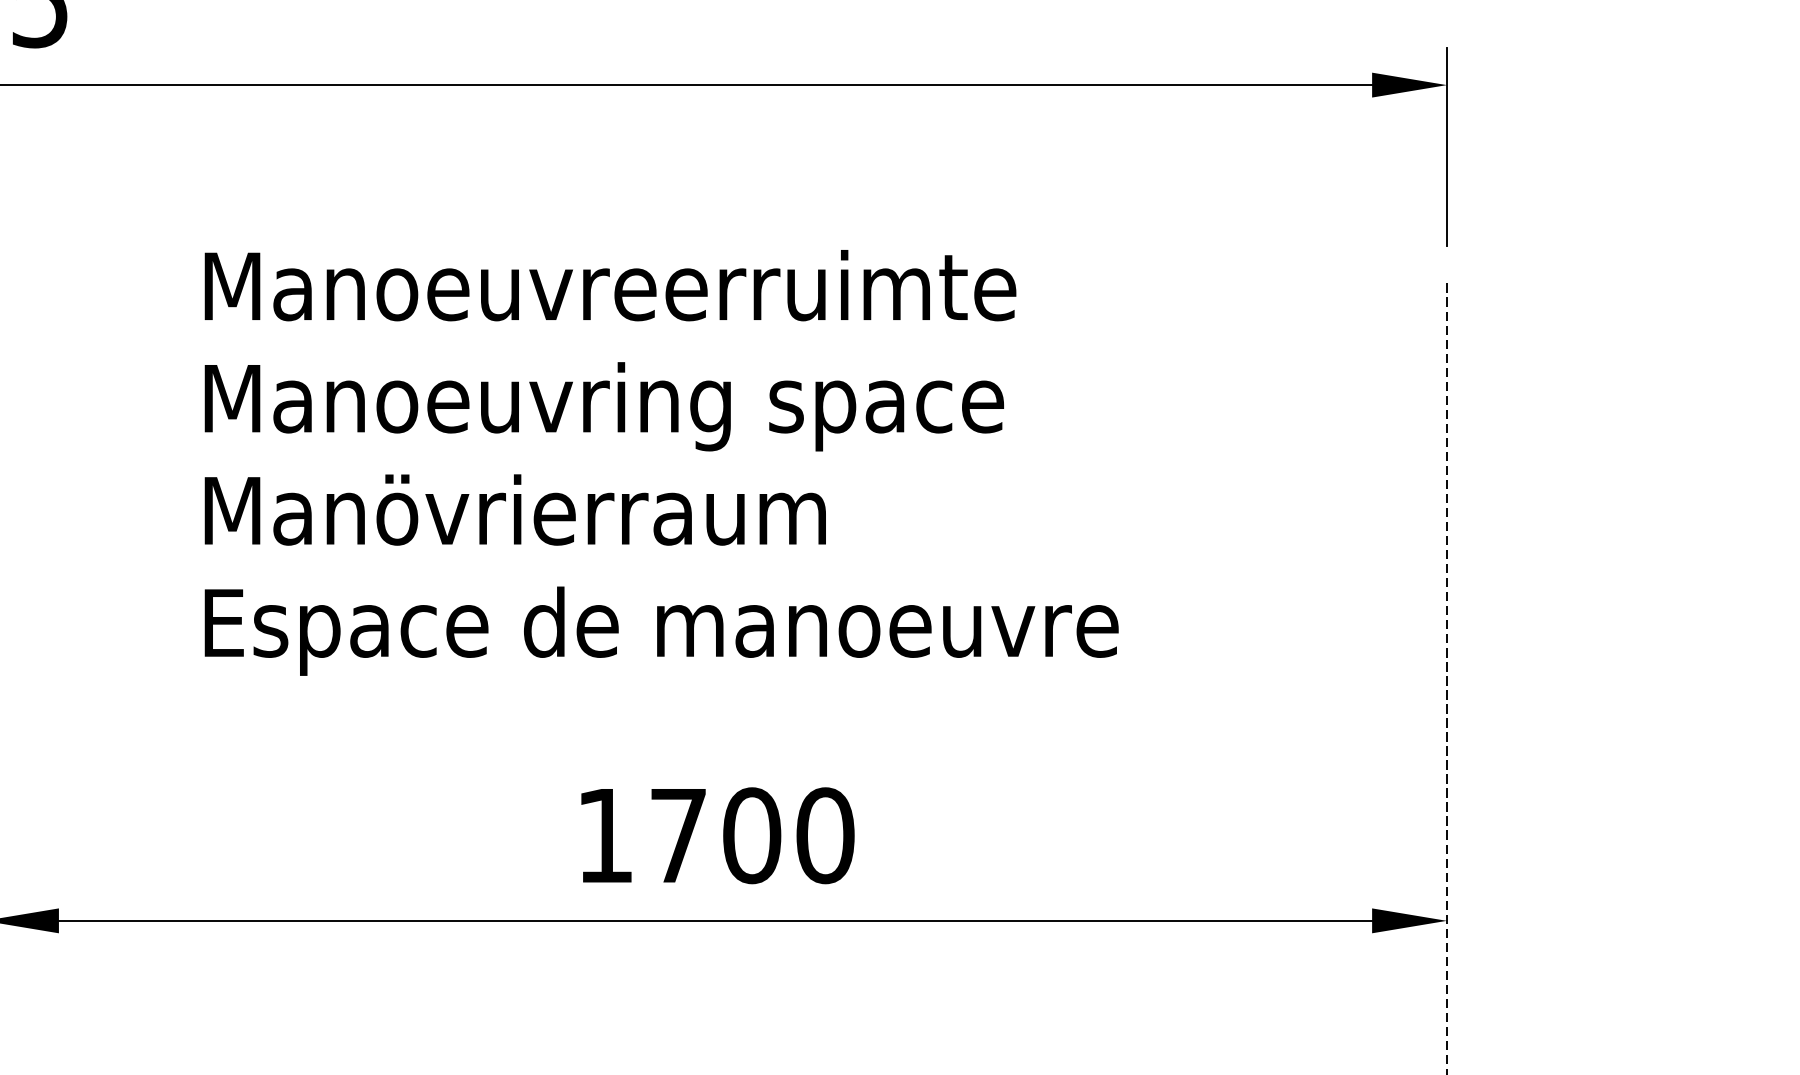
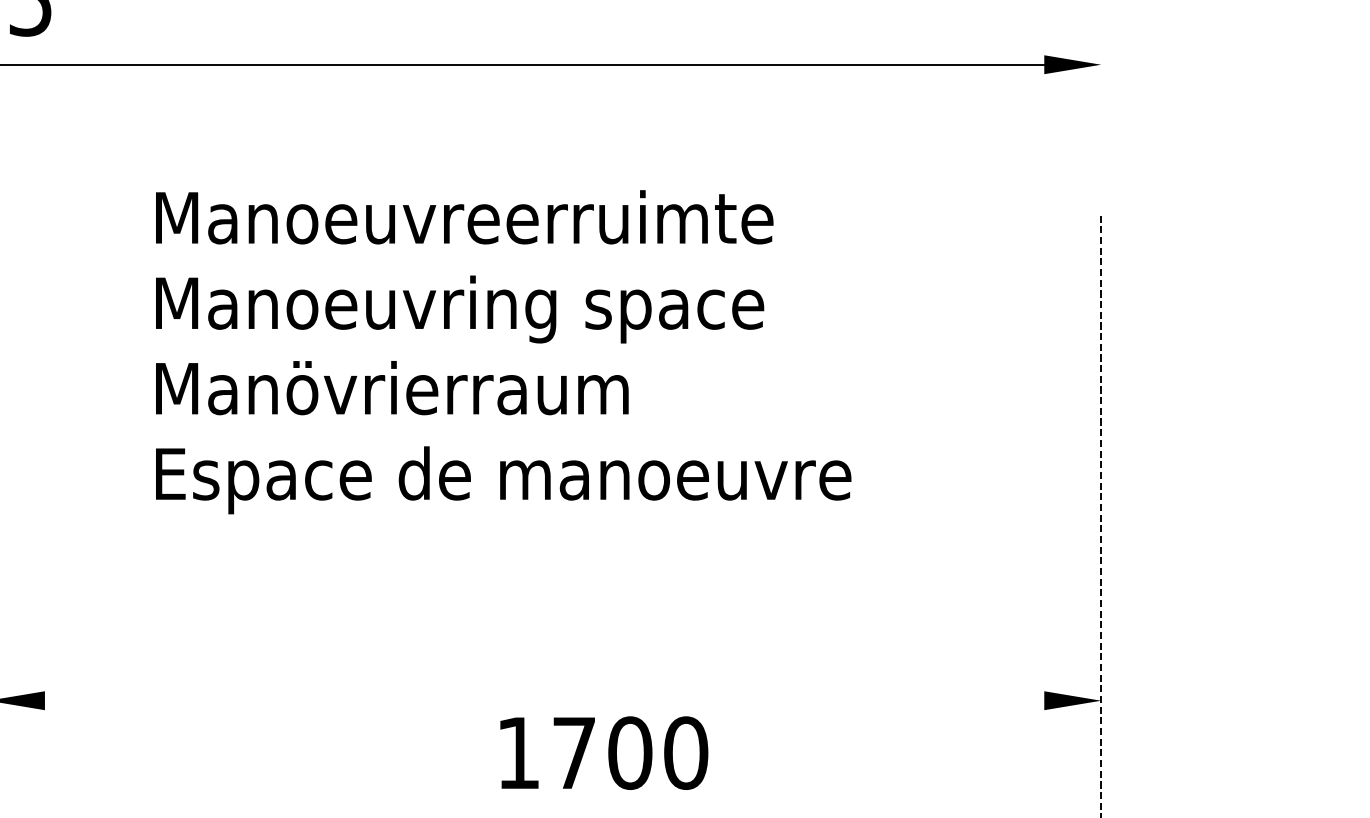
line: (1446, 146) -> (1100, 111), removed
text: (717, 835) -> (603, 752), moved
line: (715, 920) -> (544, 700), removed

